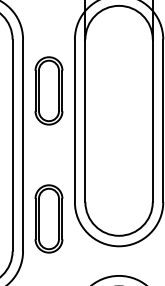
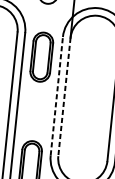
part: (48, 90) -> (41, 56), moved
line: (74, 120) -> (56, 95), solid -> dashed
line: (85, 121) -> (64, 97), solid -> dashed

